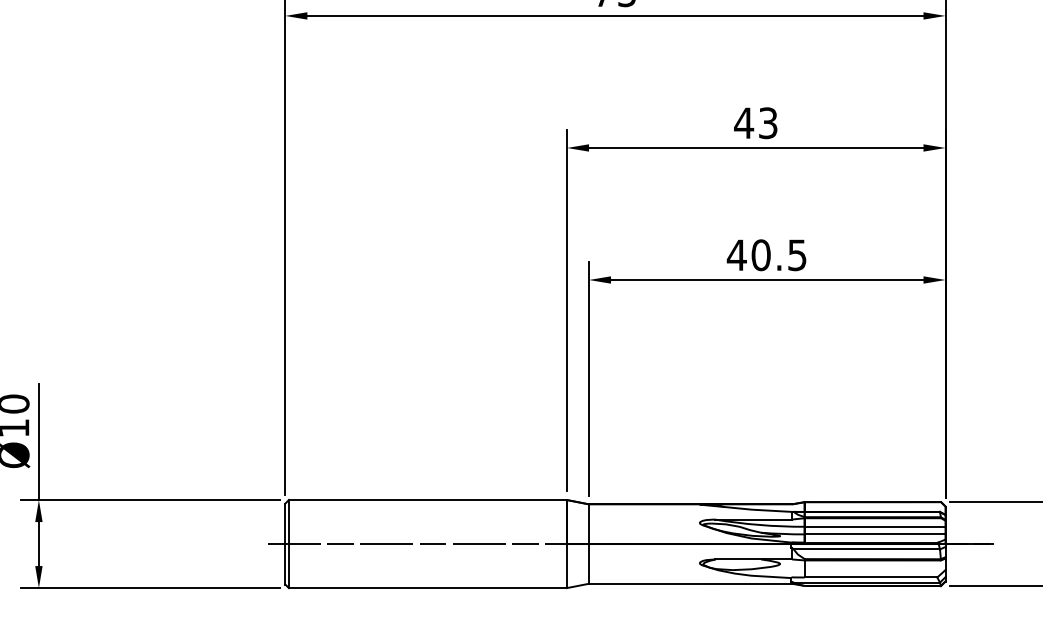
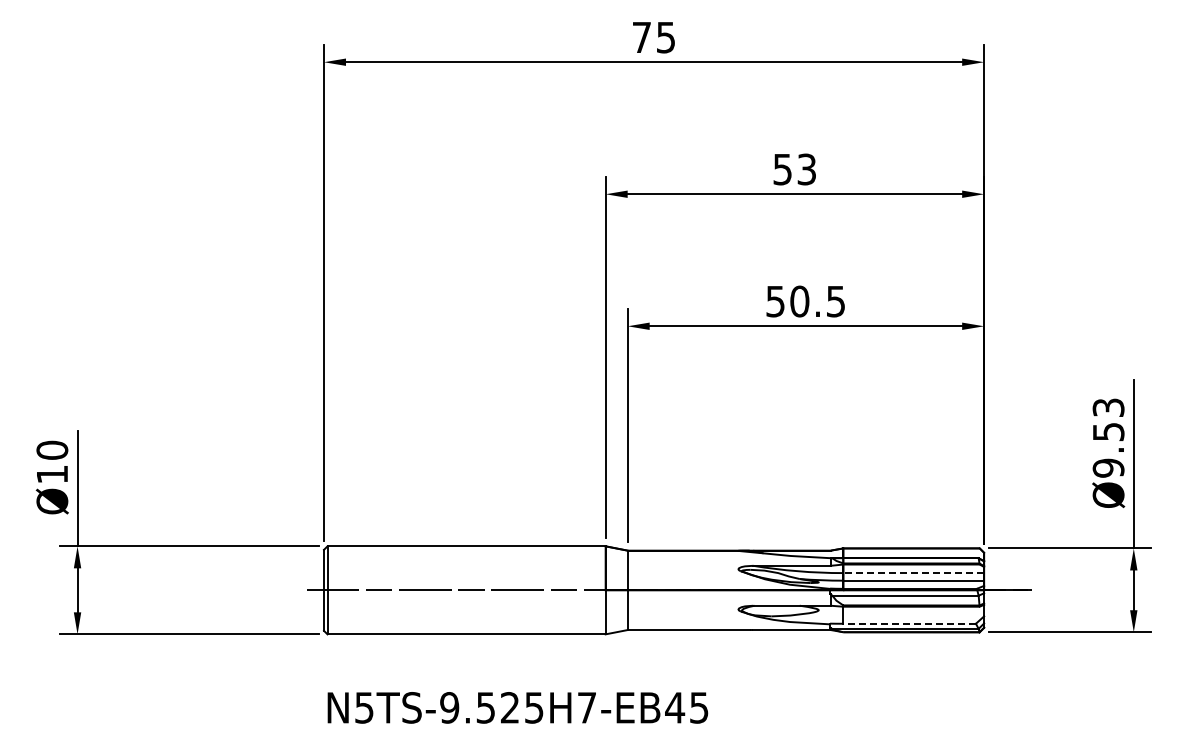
text: (743, 123) -> (782, 169), 43 -> 53
text: (736, 255) -> (775, 301), 40.5 -> 50.5
line: (874, 527) -> (913, 573), solid -> dashed
line: (870, 577) -> (909, 623), solid -> dashed

